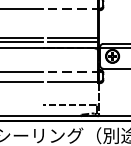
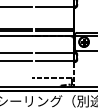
line: (72, 8) -> (54, 6), dashed -> solid
line: (72, 71) -> (54, 53), dashed -> solid

